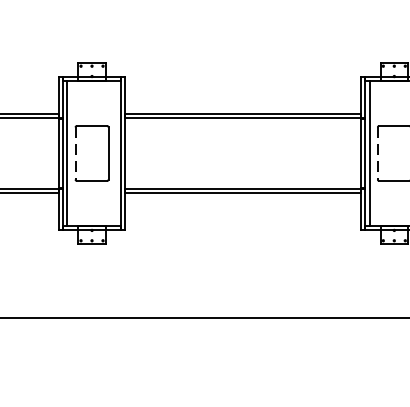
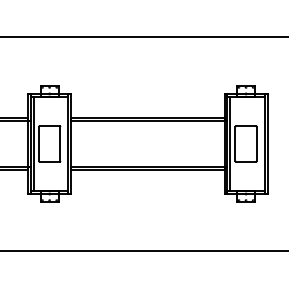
line: (74, 152) -> (38, 143), dashed -> solid
line: (377, 152) -> (235, 143), dashed -> solid

